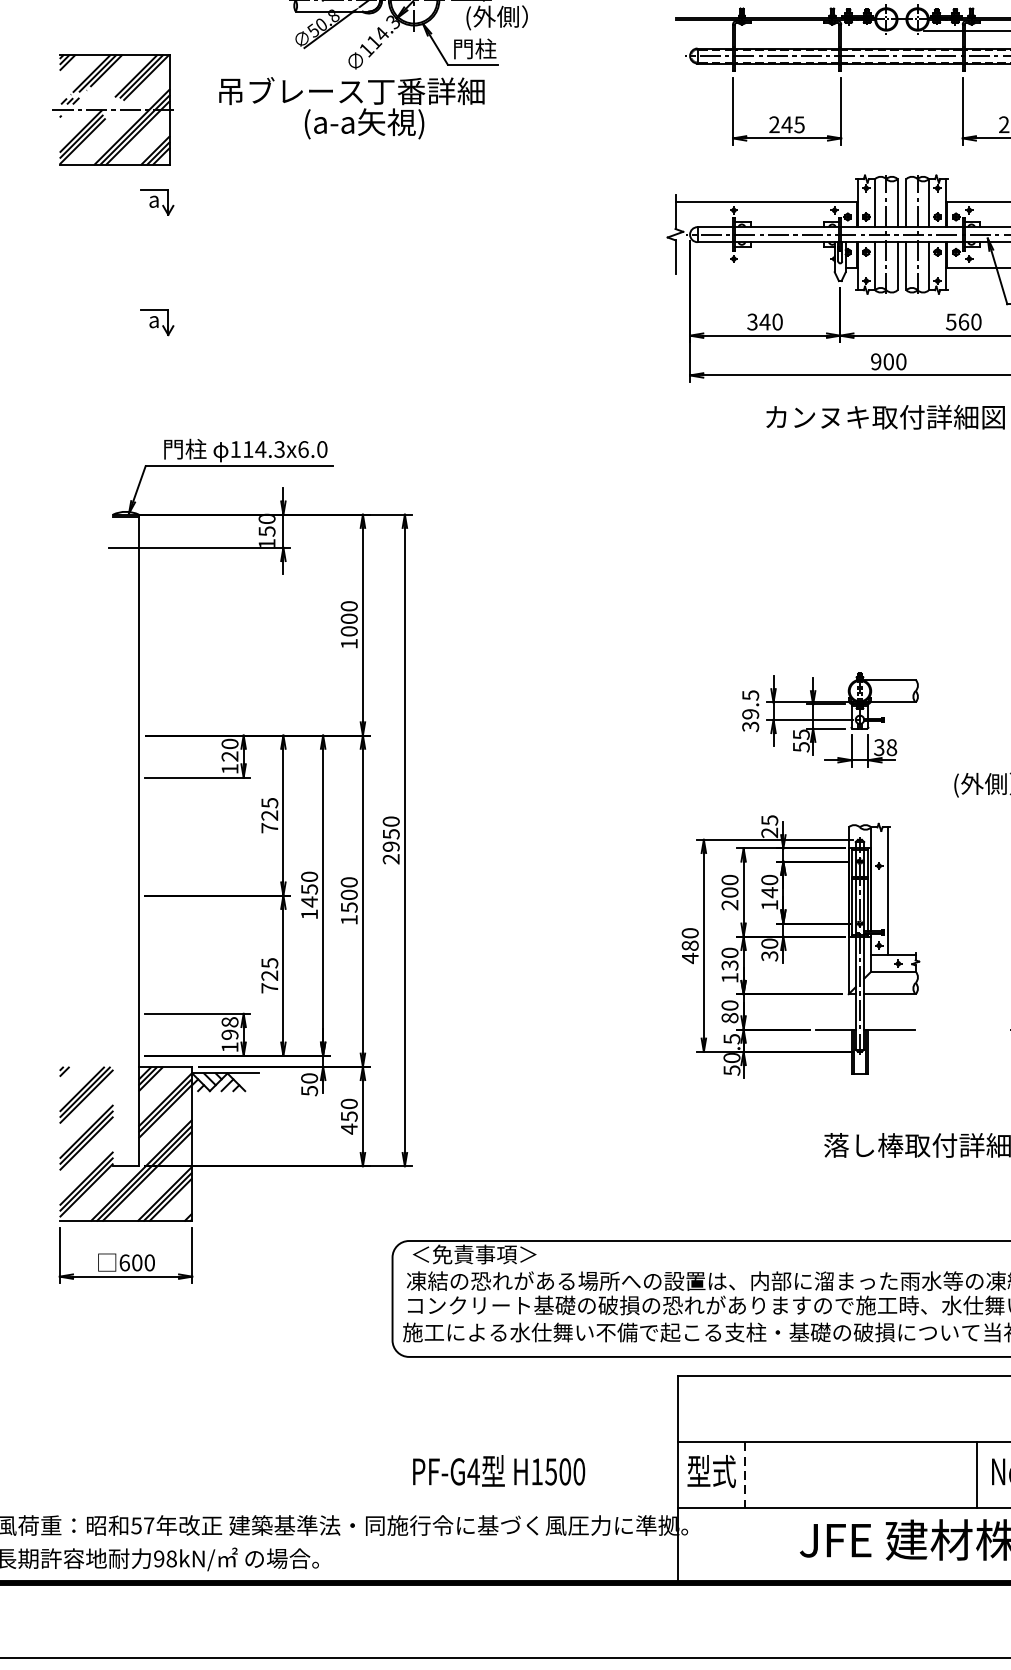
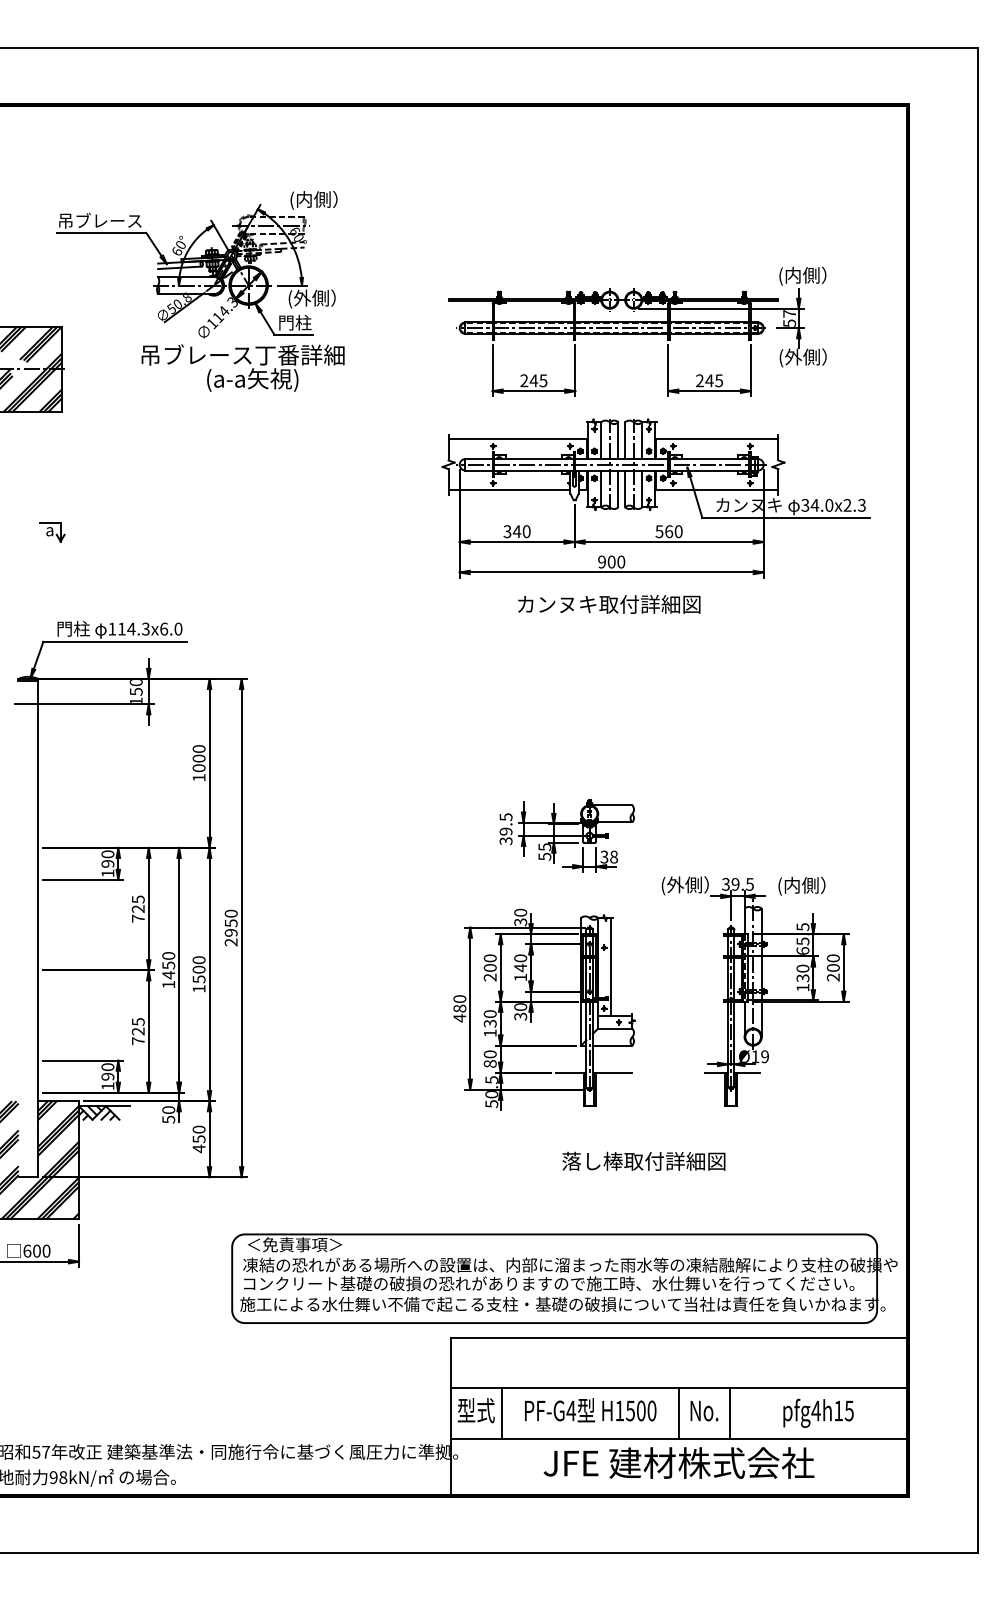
text: (351, 107) -> (242, 367), moved
part: (157, 202) -> (52, 440), removed
line: (755, 268) -> (509, 490), added
text: (230, 755) -> (108, 863), 120 -> 190
text: (769, 826) -> (520, 917), 25 -> 30
text: (230, 1022) -> (108, 1067), 198 -> 190
text: (498, 1471) -> (590, 1410), moved
line: (744, 1476) -> (501, 1414), dashed -> solid

